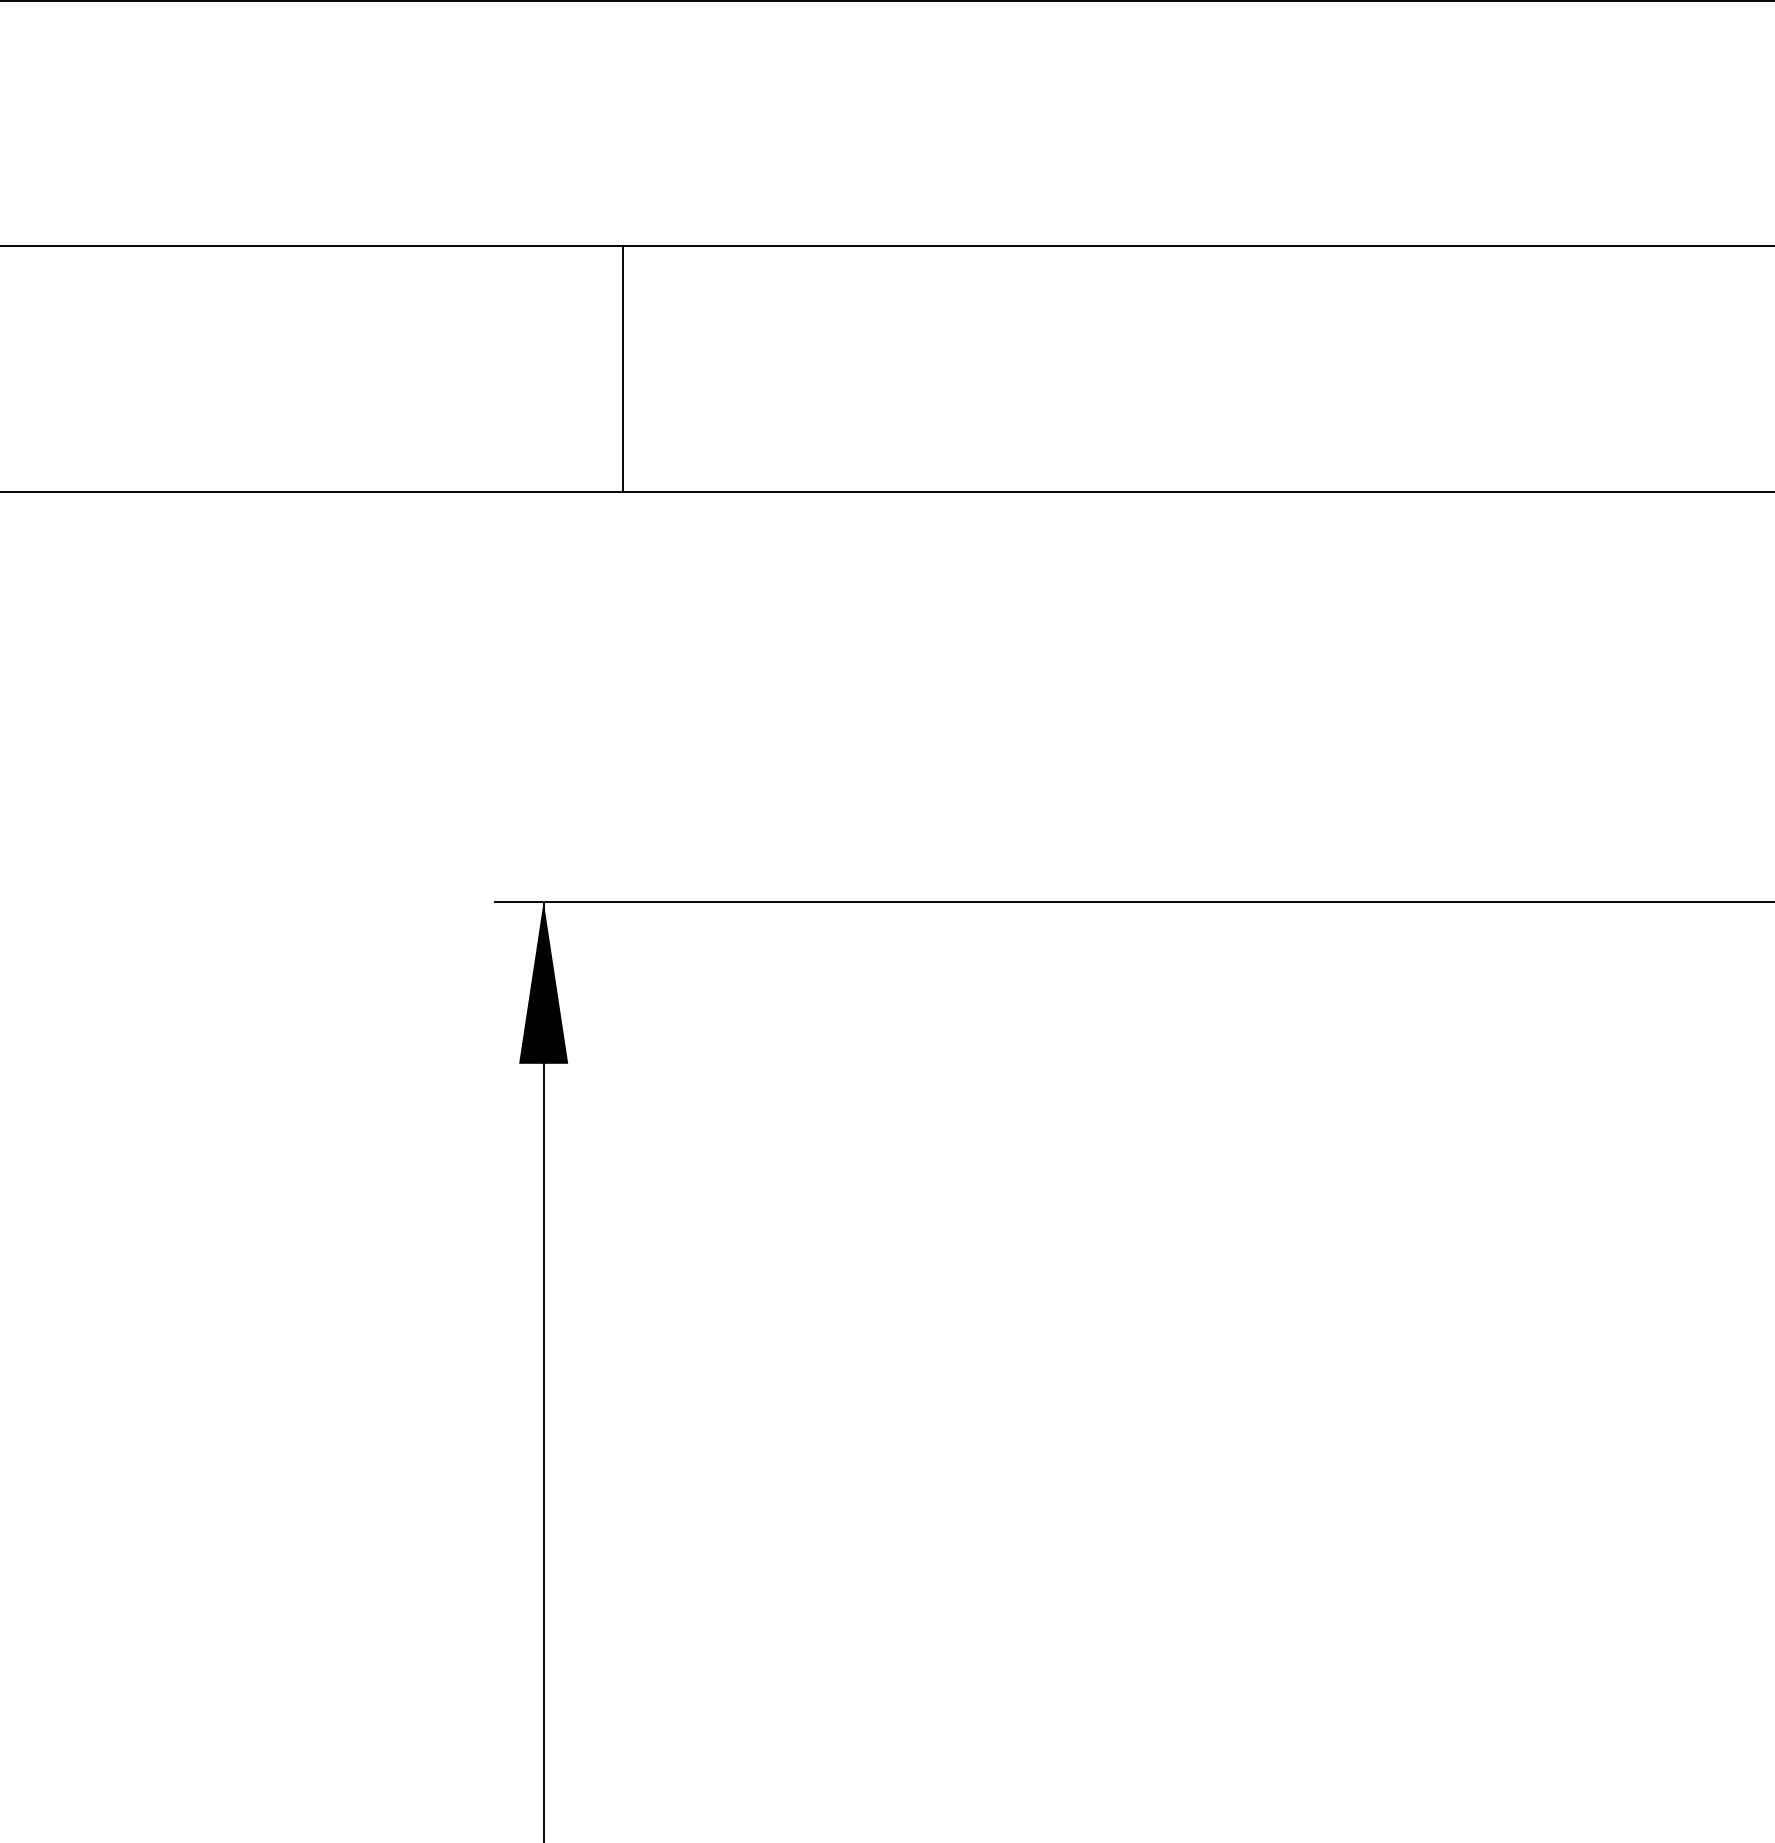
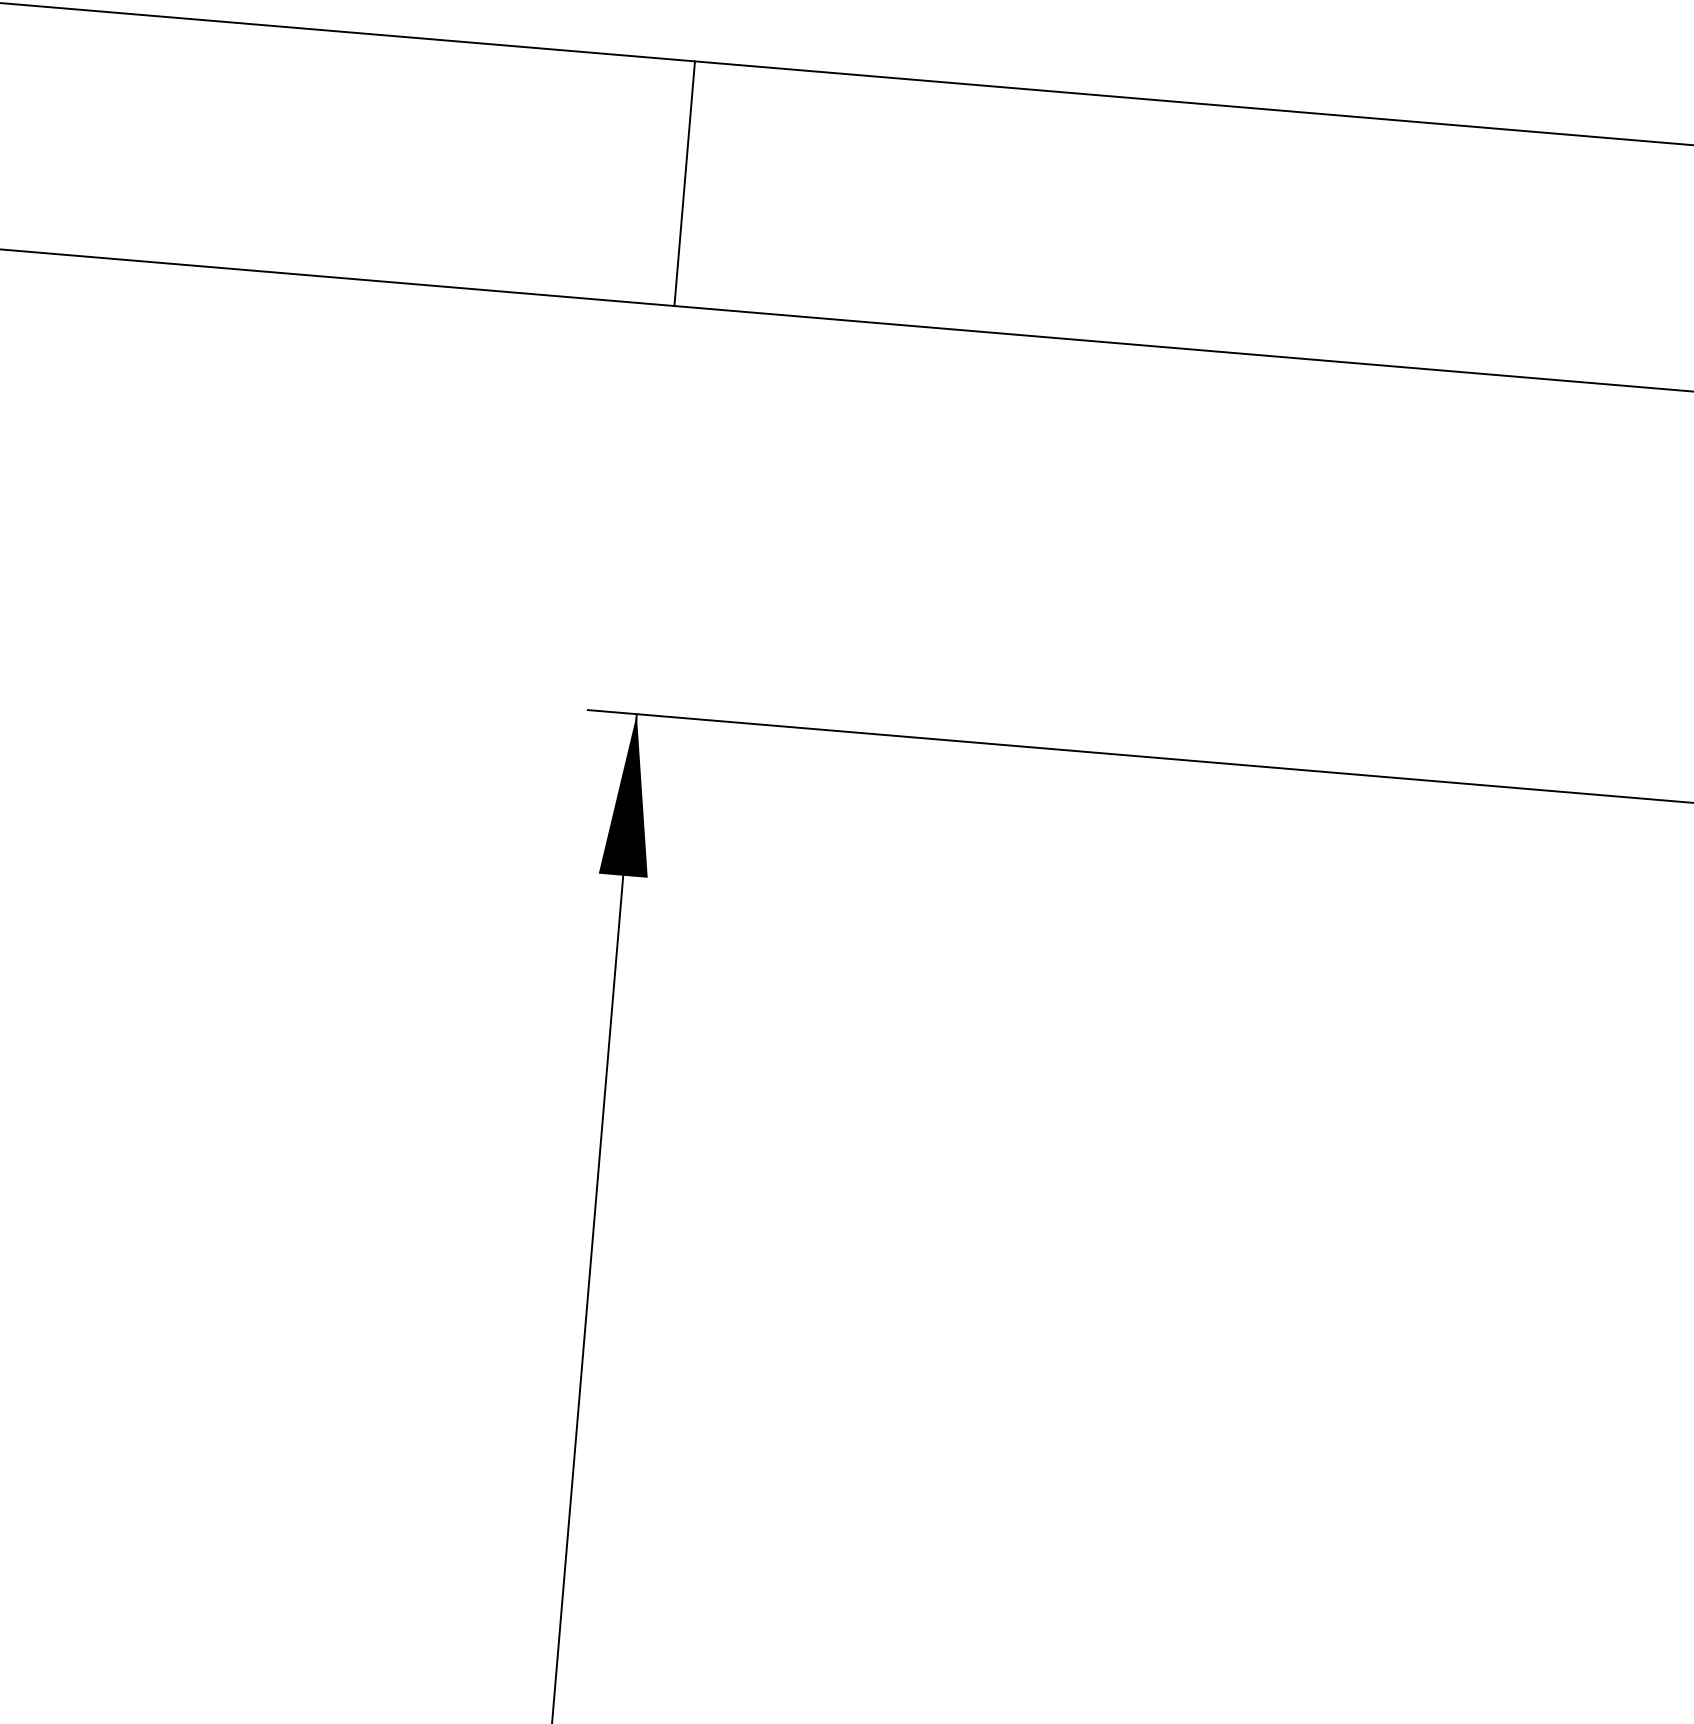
line: (623, 368) -> (685, 183), moved

